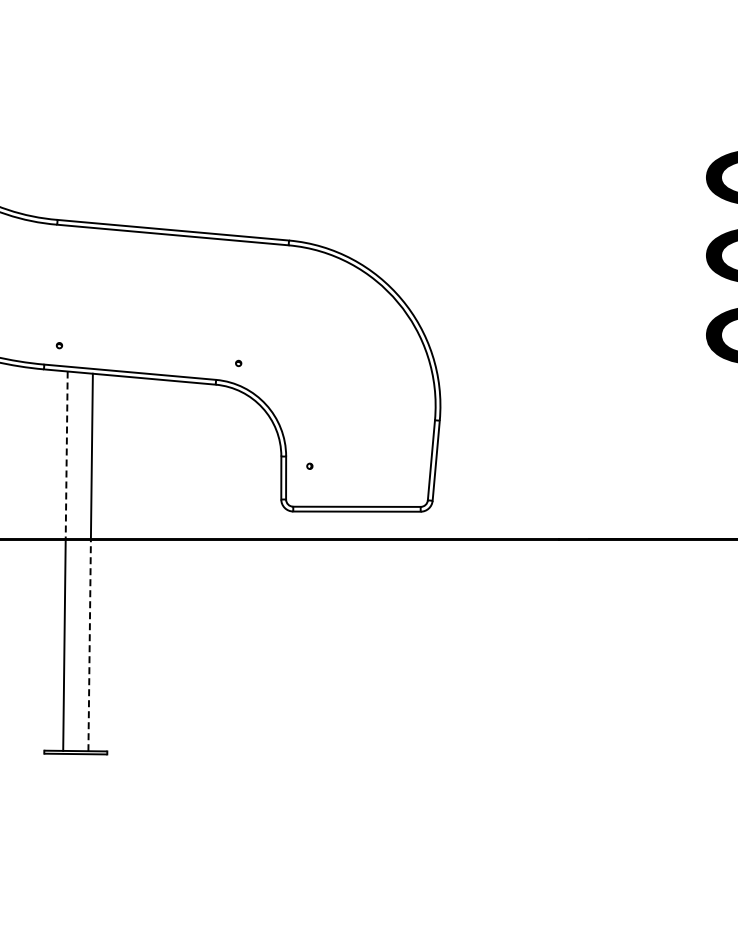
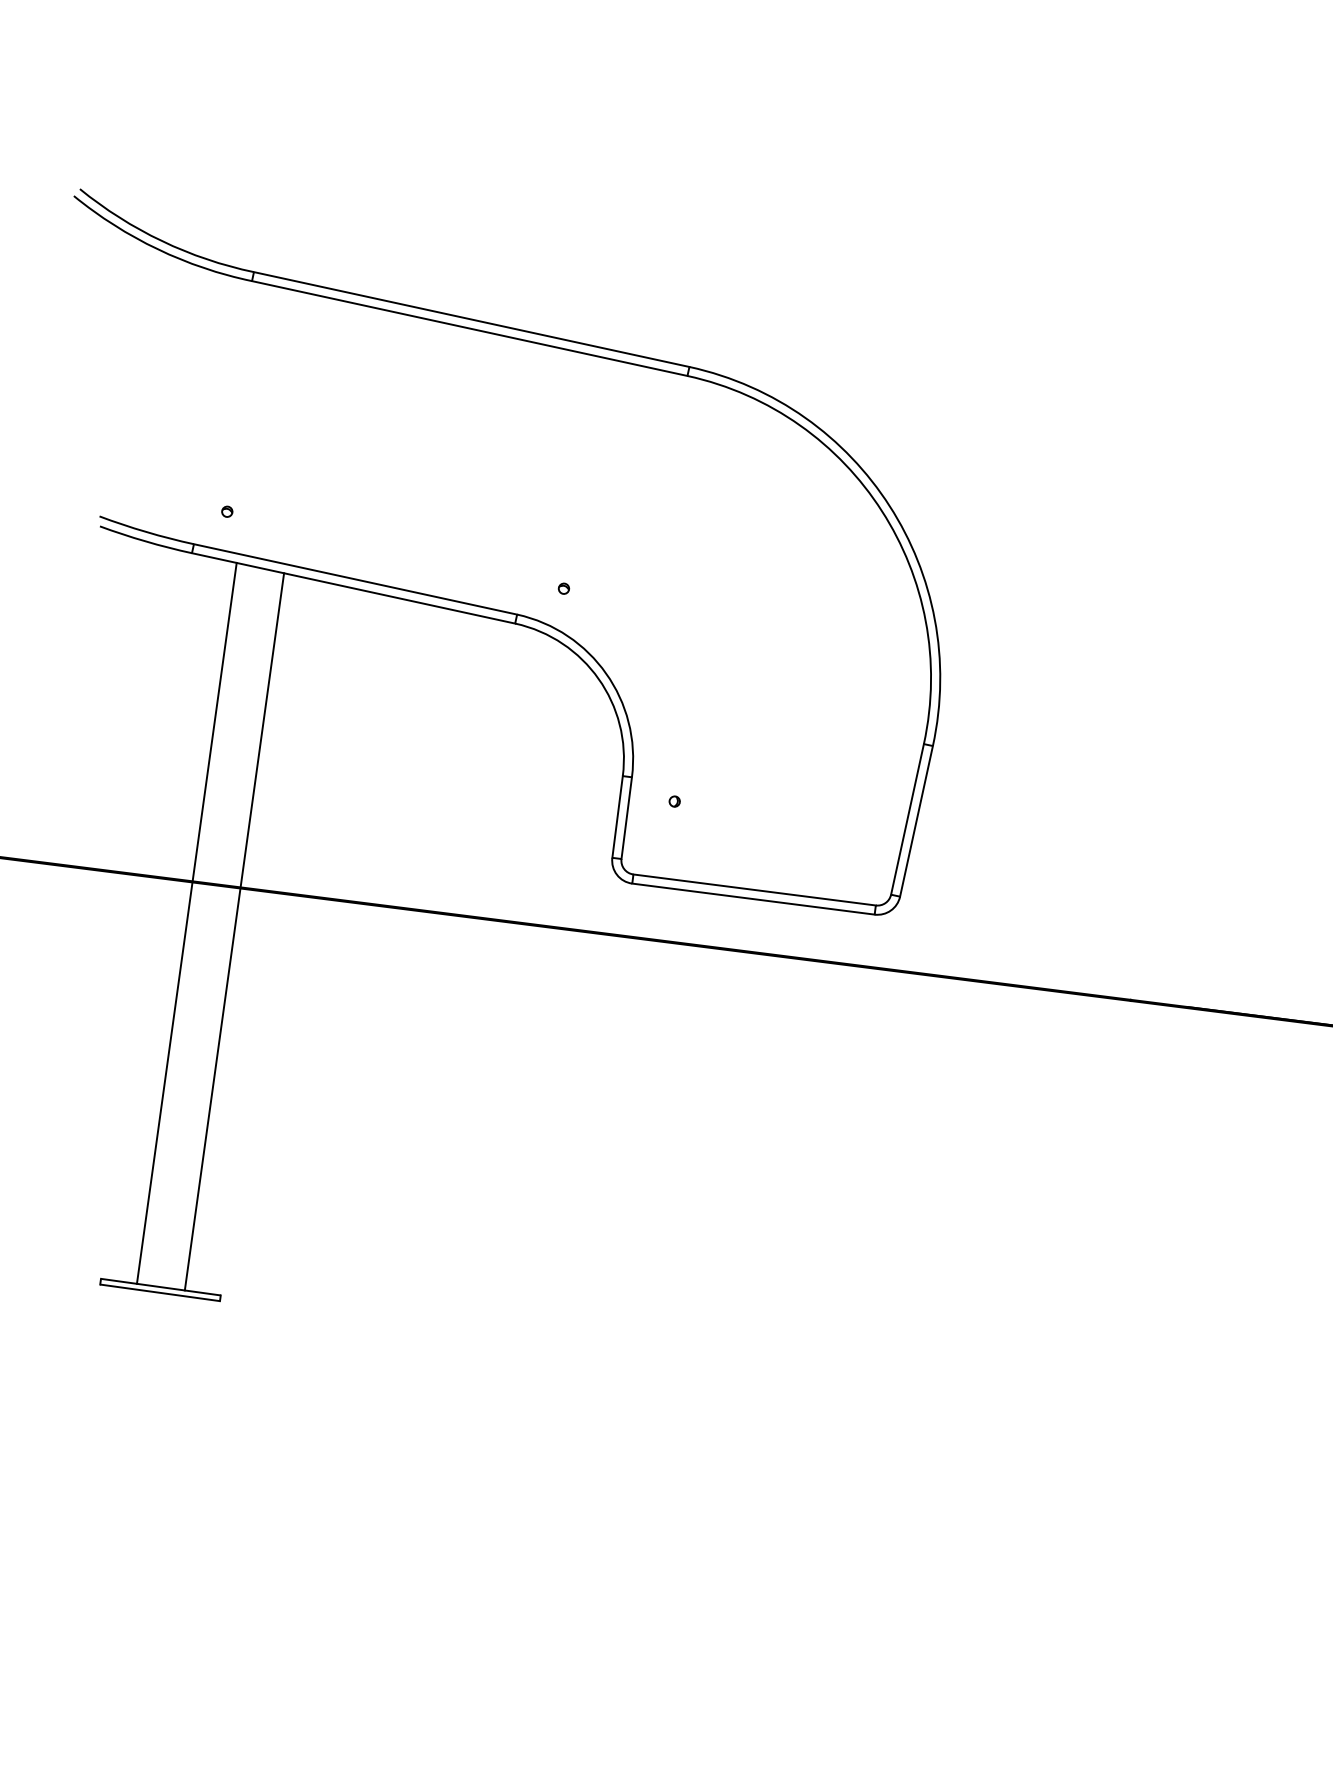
line: (66, 455) -> (214, 722), dashed -> solid
line: (89, 645) -> (212, 1089), dashed -> solid

